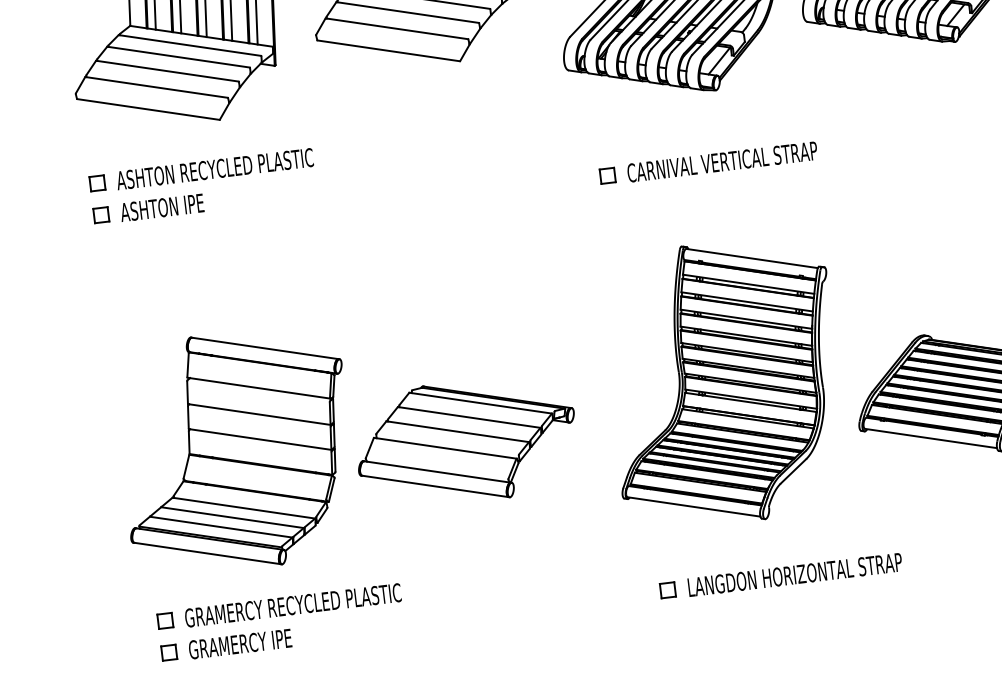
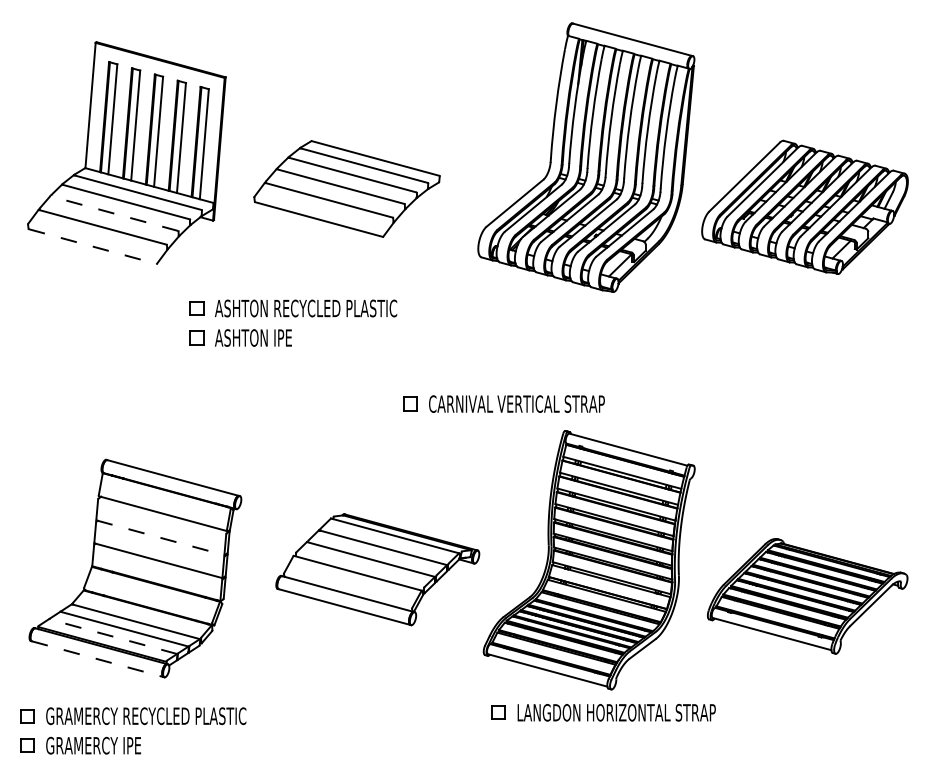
line: (166, 71) -> (113, 213), solid -> dashed
line: (149, 109) -> (93, 246), solid -> dashed
part: (707, 163) -> (503, 403), moved
part: (203, 185) -> (293, 322), moved
line: (260, 414) -> (161, 537), solid -> dashed
part: (466, 441) -> (377, 569), moved
line: (220, 527) -> (112, 636), solid -> dashed
line: (208, 553) -> (98, 659), solid -> dashed
part: (780, 576) -> (603, 712), moved
part: (281, 622) -> (133, 730), moved

